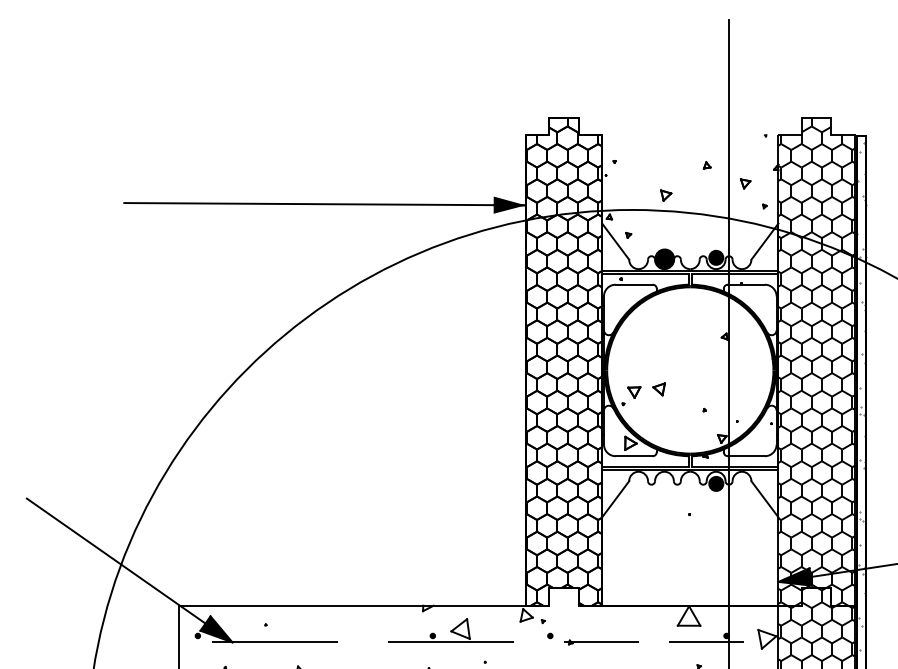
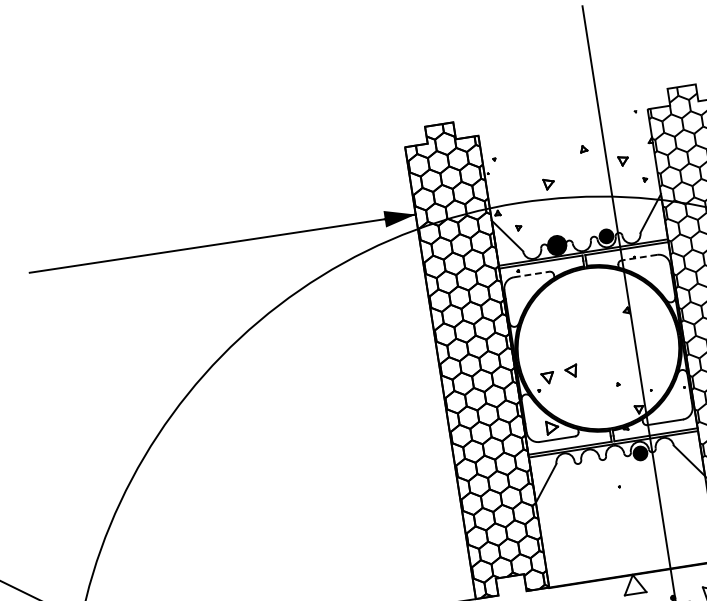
line: (634, 284) -> (531, 274), solid -> dashed
line: (746, 284) -> (639, 257), solid -> dashed

